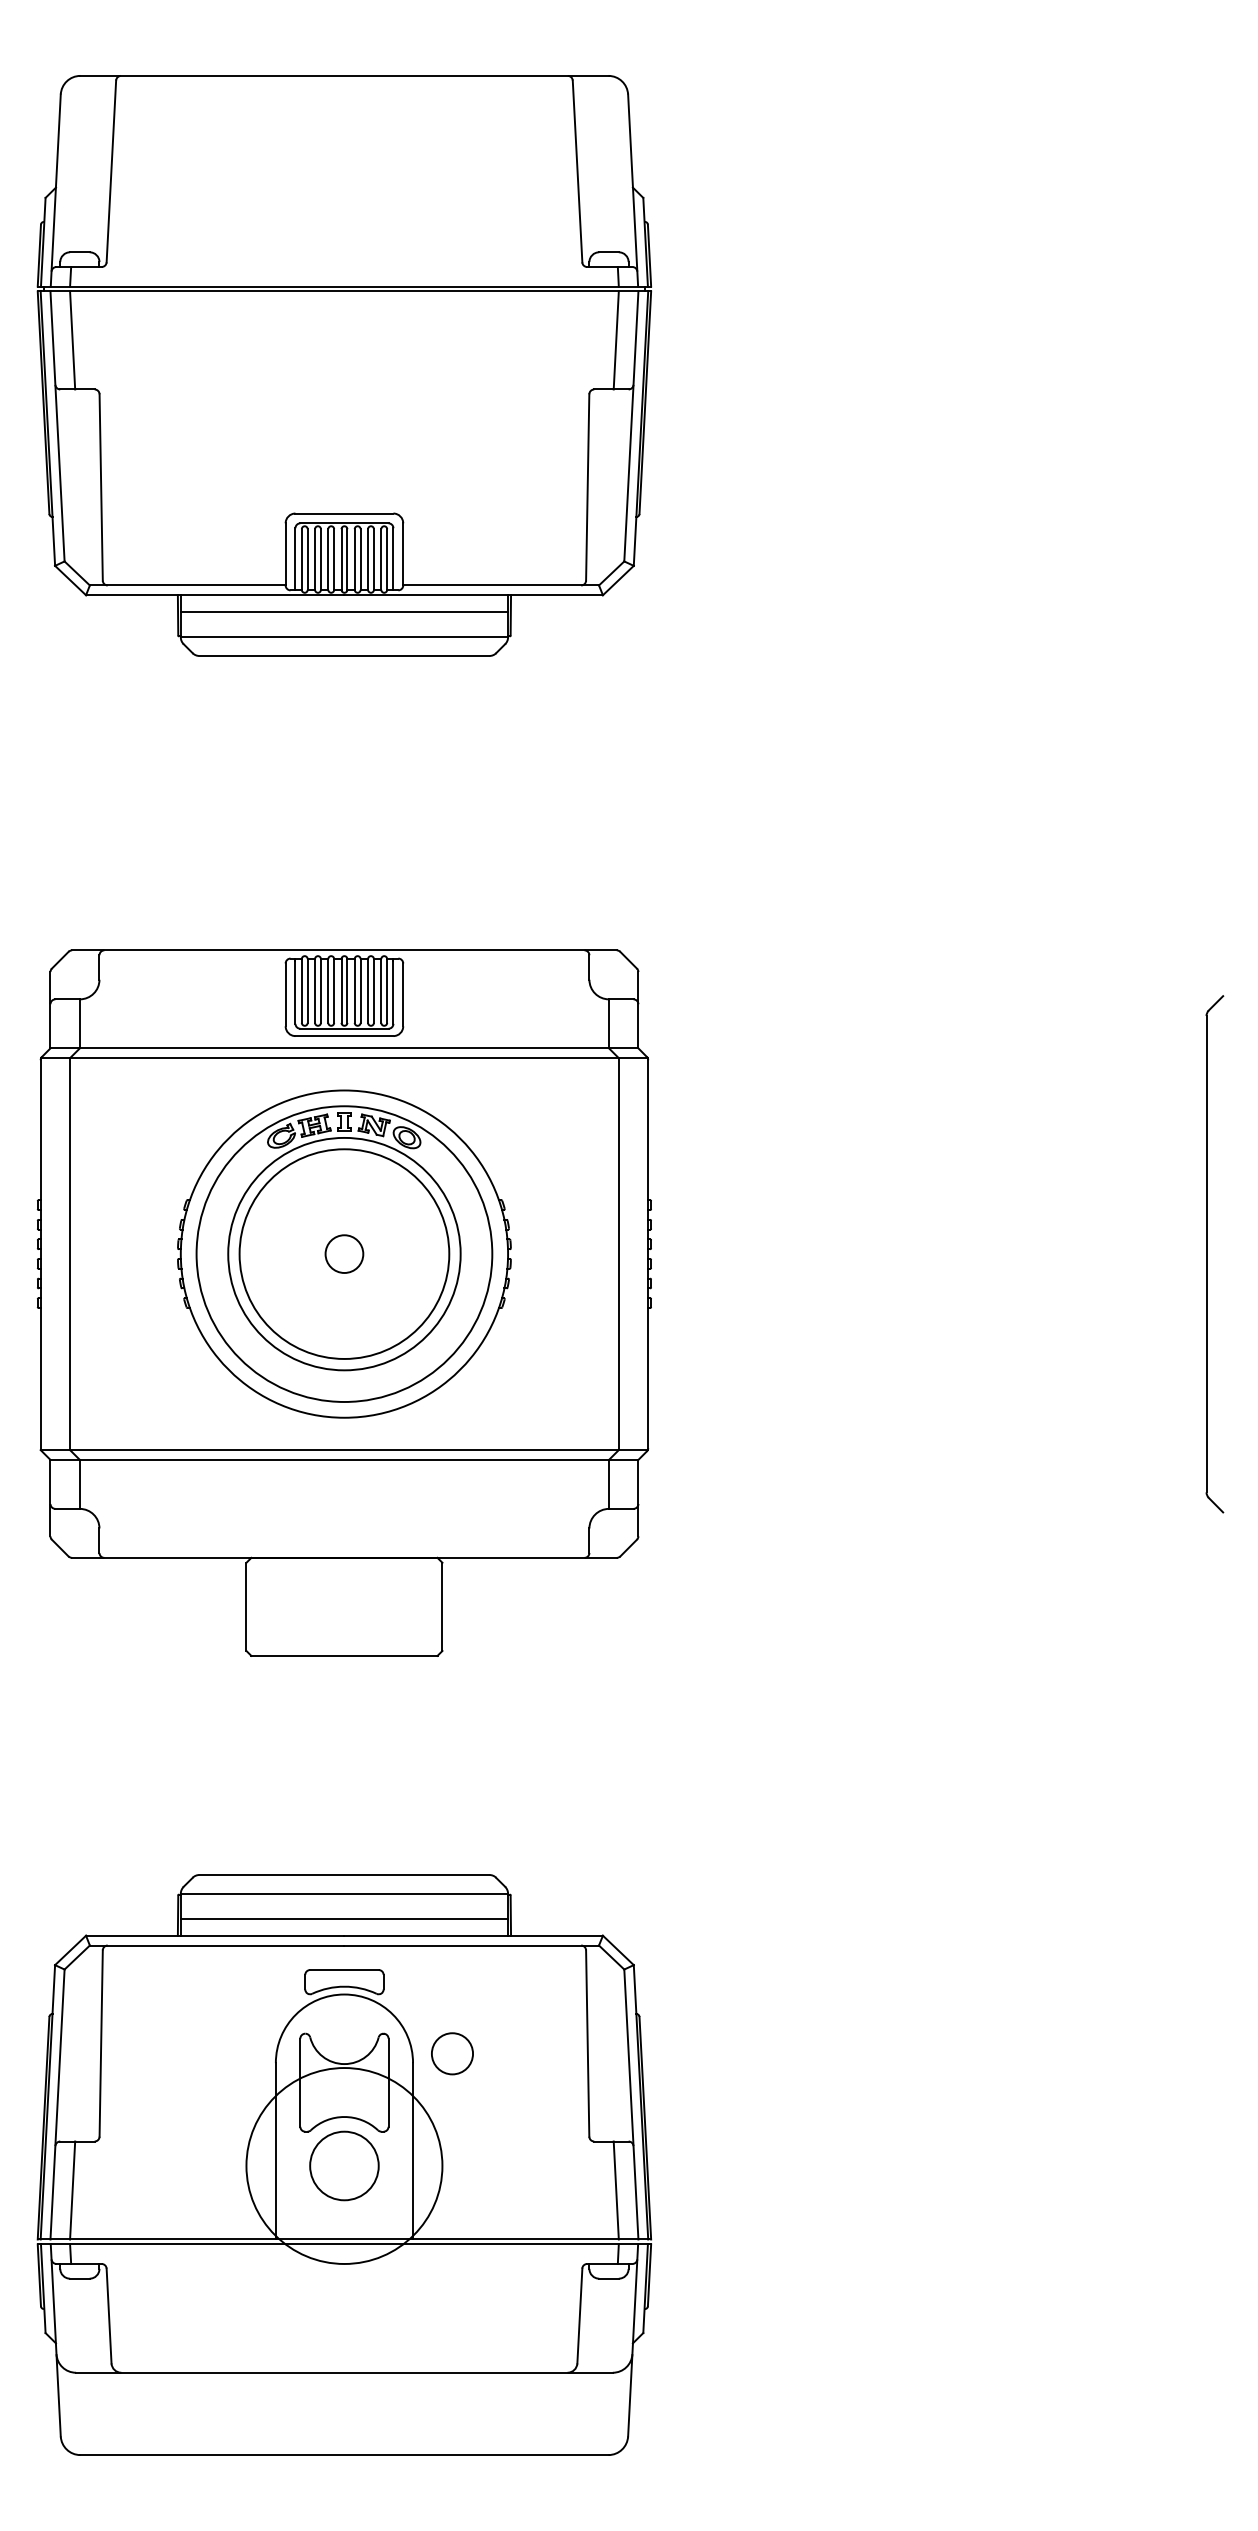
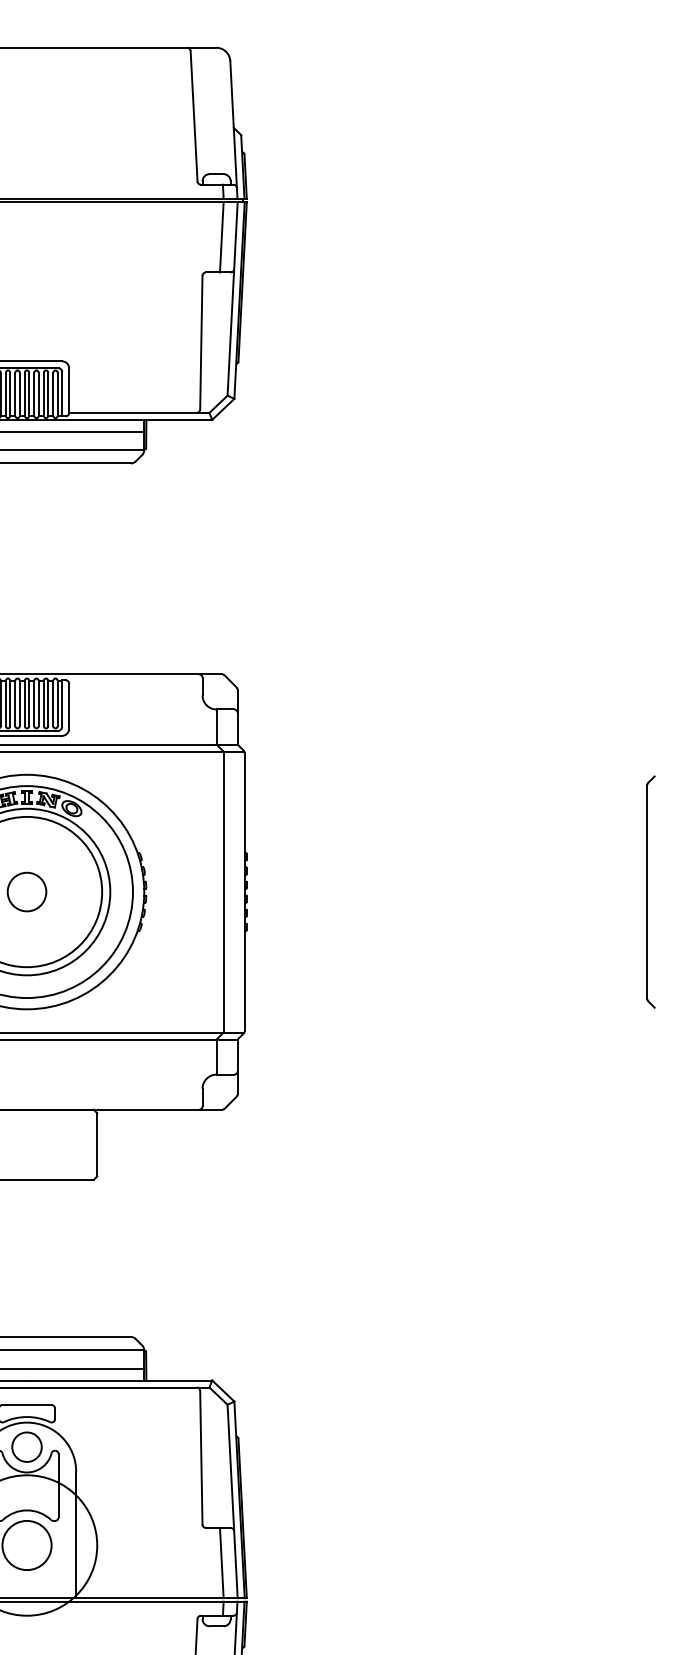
part: (1215, 1253) -> (651, 891), size x0.62
circle: (344, 1254) -> (27, 892), size x1.43
circle: (452, 2053) -> (27, 1446), moved

